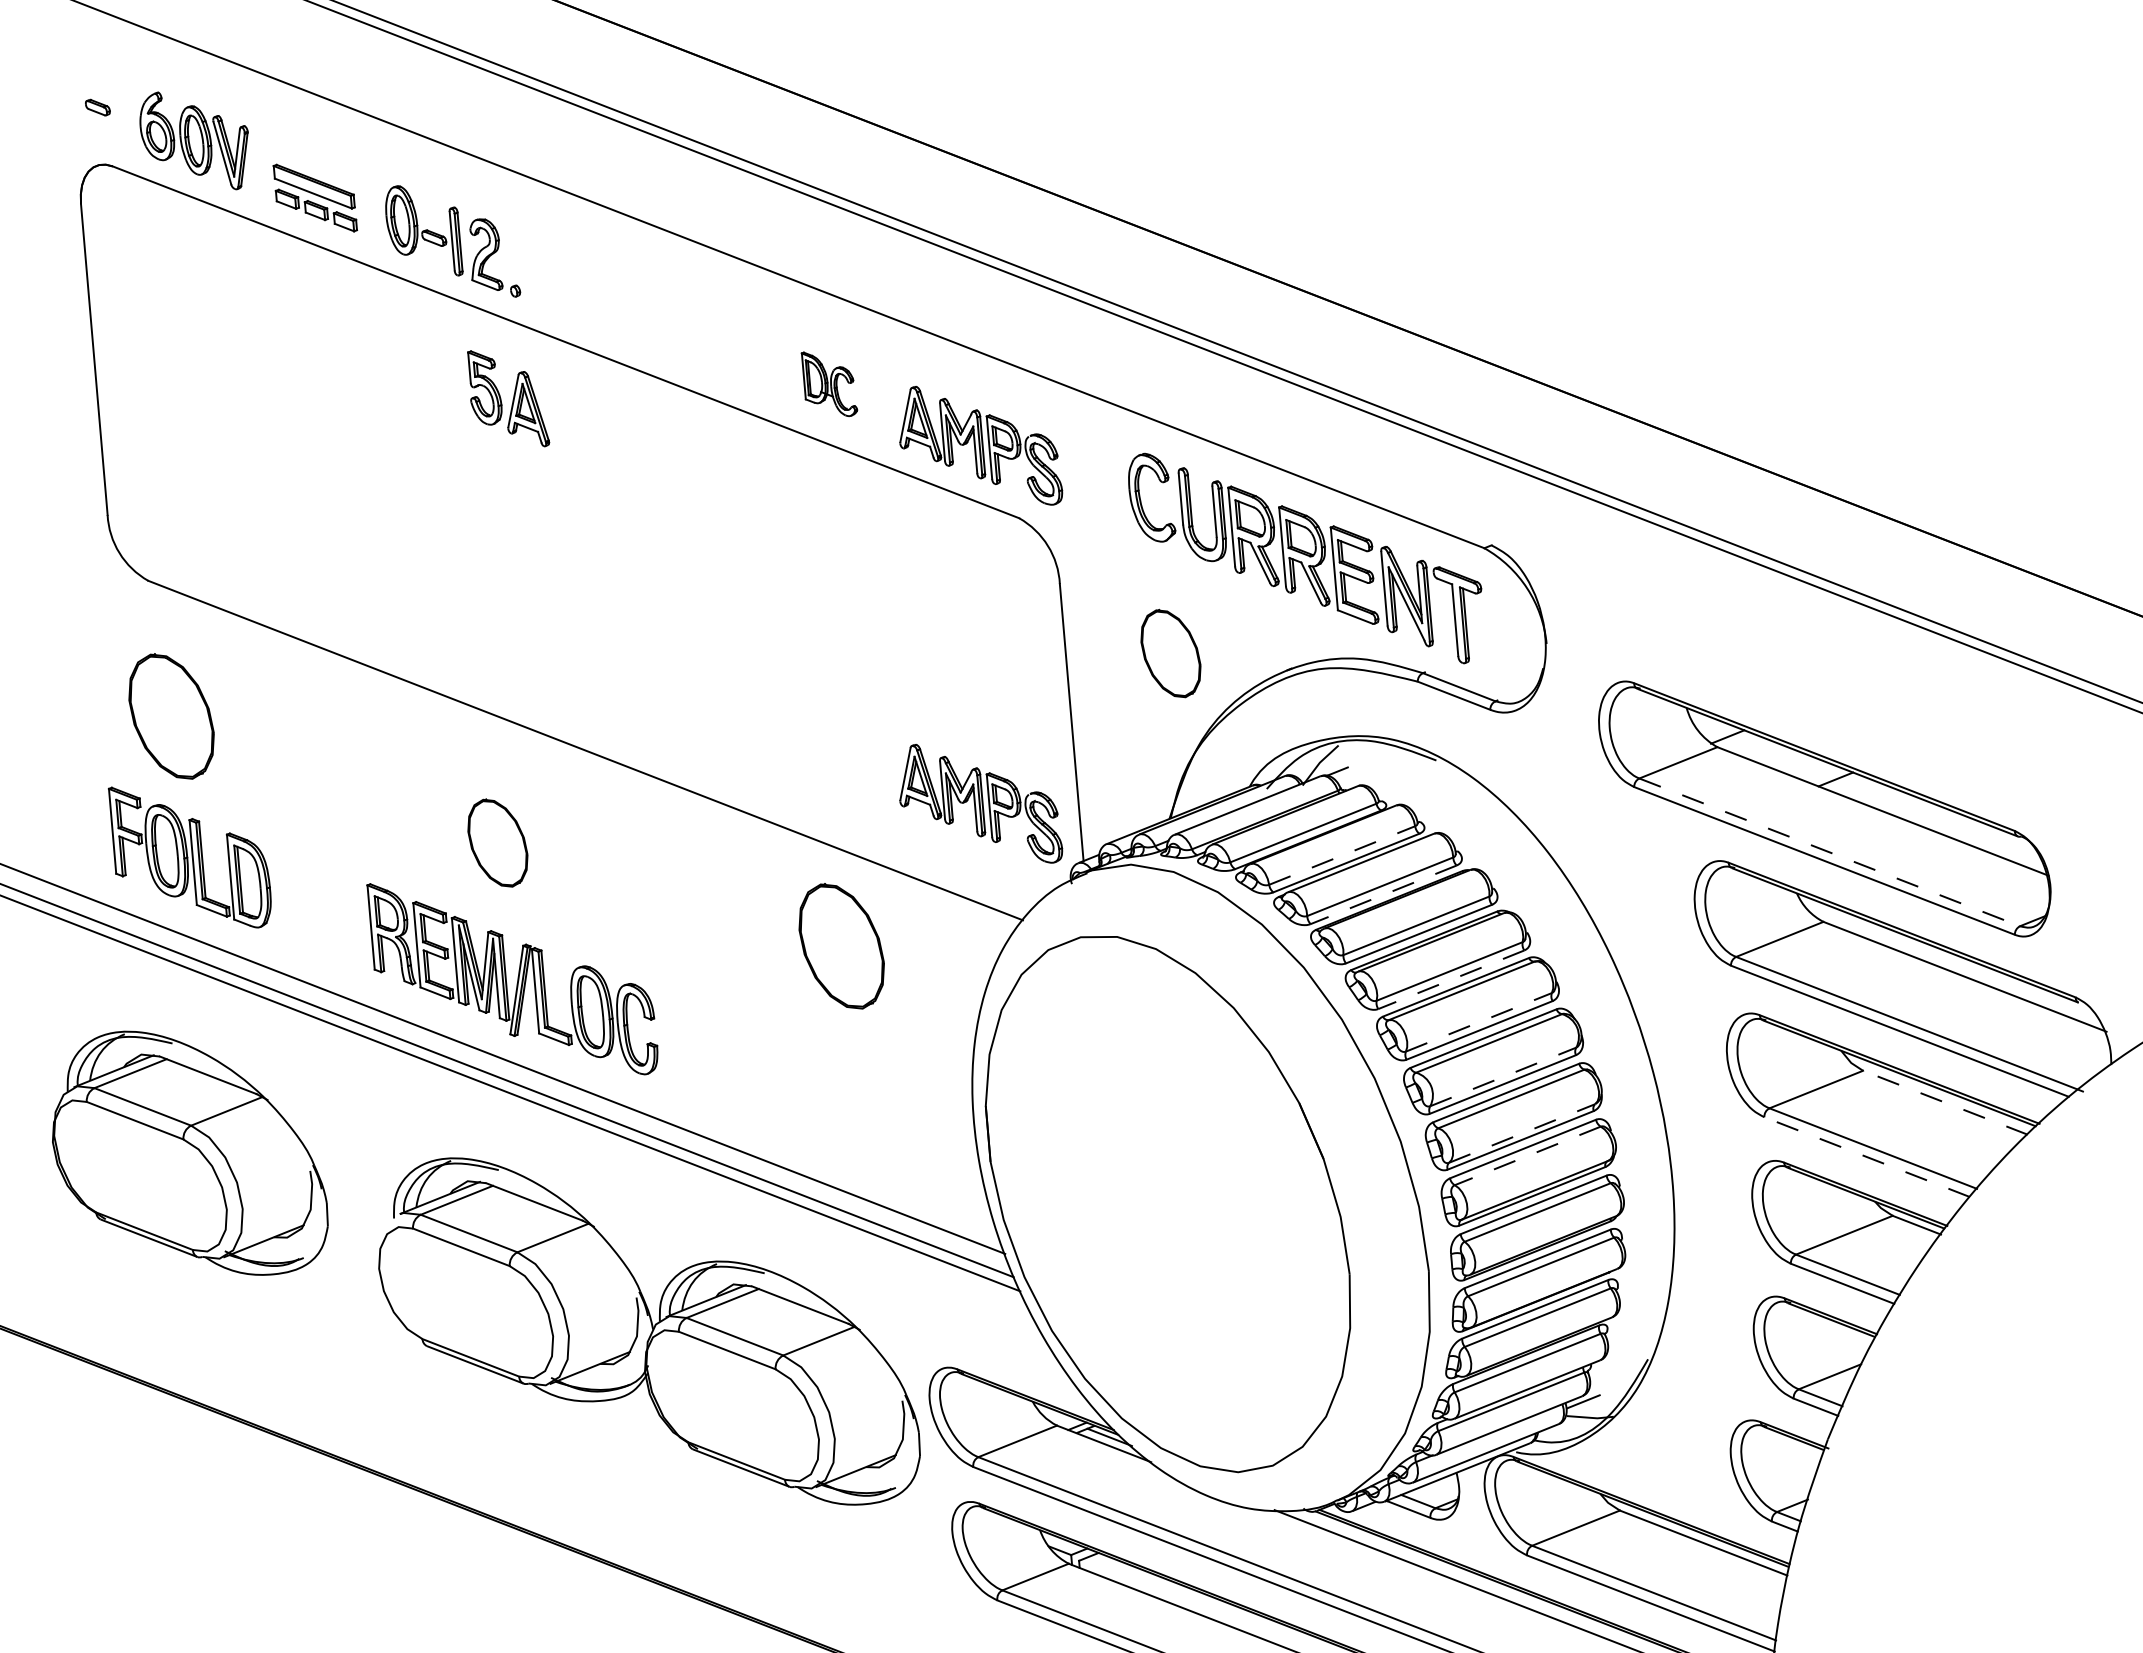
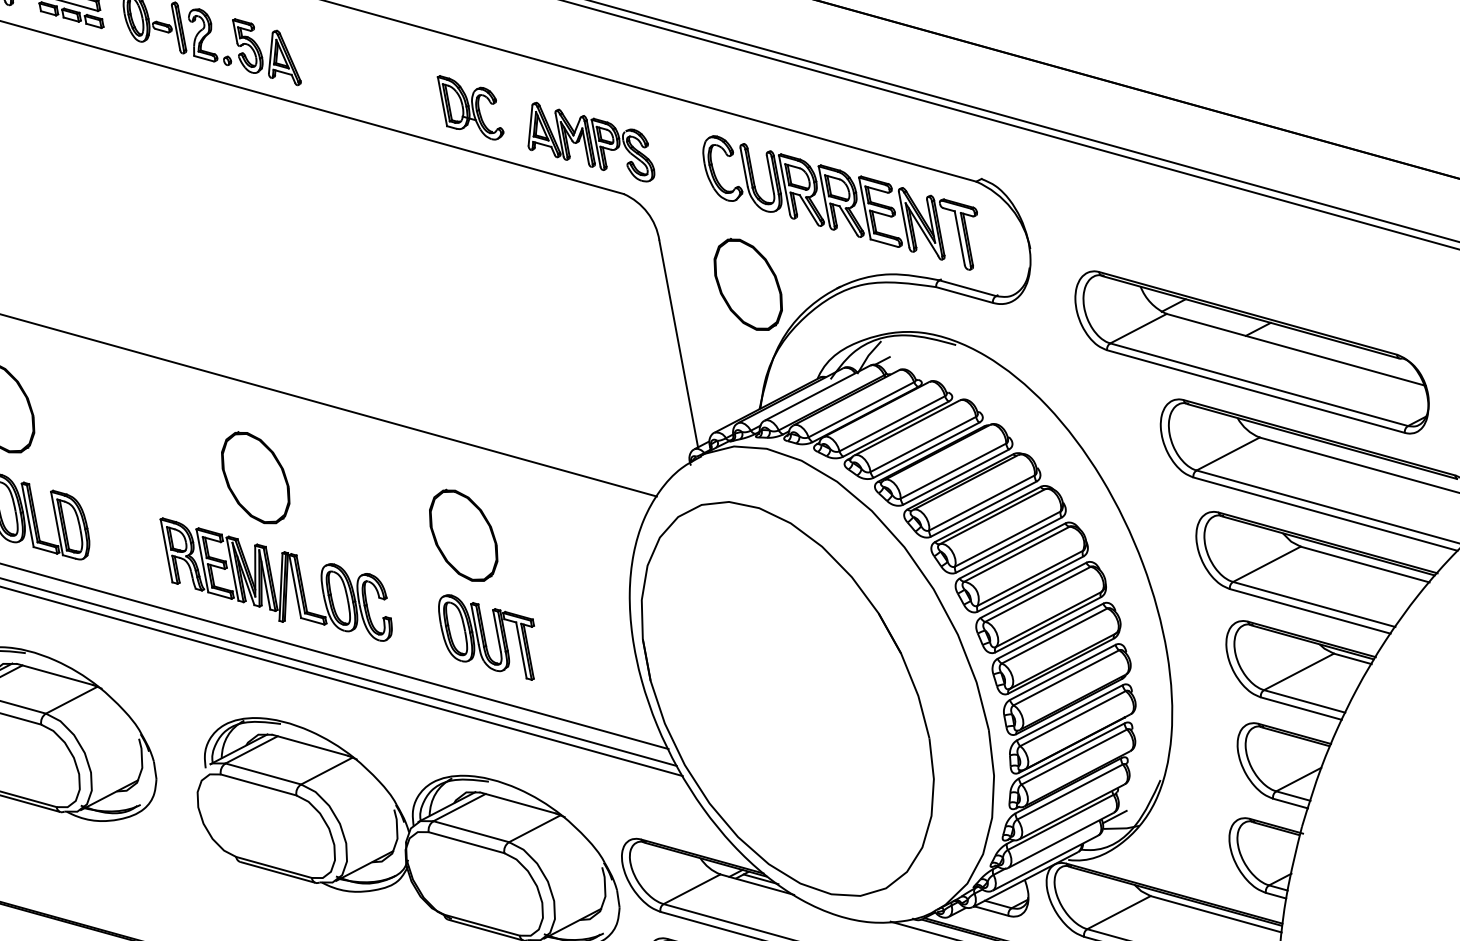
part: (829, 384) -> (470, 107), size x1.43
part: (508, 398) -> (266, 51), moved
part: (1170, 653) -> (747, 284), size x1.43
part: (981, 803) -> (616, 411), removed
part: (497, 842) -> (255, 477), size x1.43
line: (1830, 852) -> (1259, 384), dashed -> solid
line: (1342, 855) -> (892, 423), dashed -> solid
line: (1383, 894) -> (926, 449), dashed -> solid
part: (841, 946) -> (463, 535), moved
line: (1451, 979) -> (983, 508), dashed -> solid
line: (1478, 1022) -> (1007, 539), dashed -> solid
line: (1503, 1076) -> (1030, 578), dashed -> solid
part: (782, 1083) -> (488, 637), added
line: (1944, 1102) -> (1364, 564), dashed -> solid
line: (1522, 1133) -> (1049, 619), dashed -> solid
line: (1527, 1155) -> (1054, 635), dashed -> solid
line: (1866, 1156) -> (1309, 610), dashed -> solid

